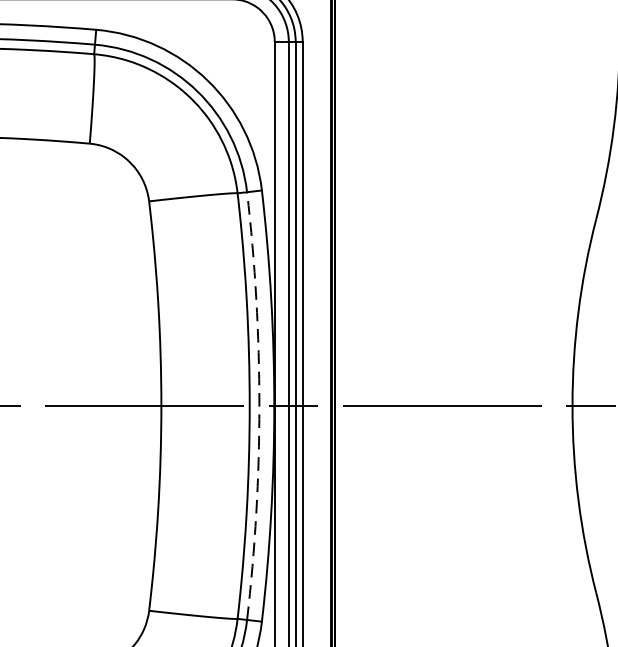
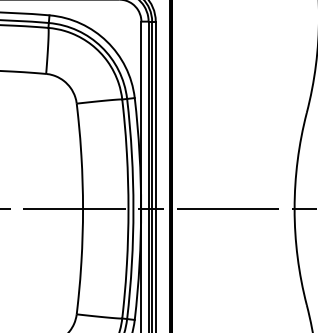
arc: (259, 405) -> (133, 208), dashed -> solid

